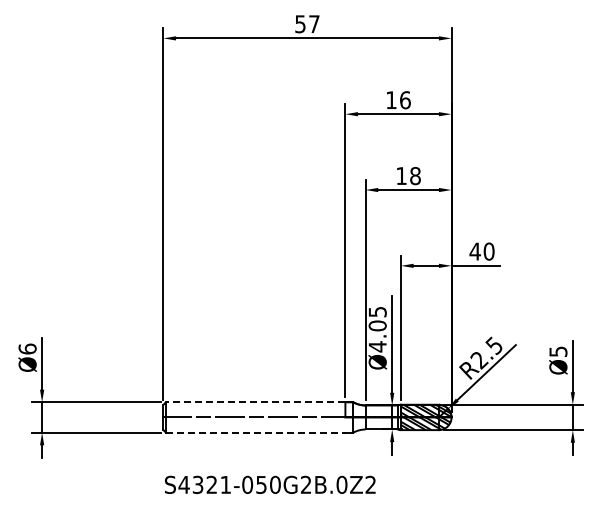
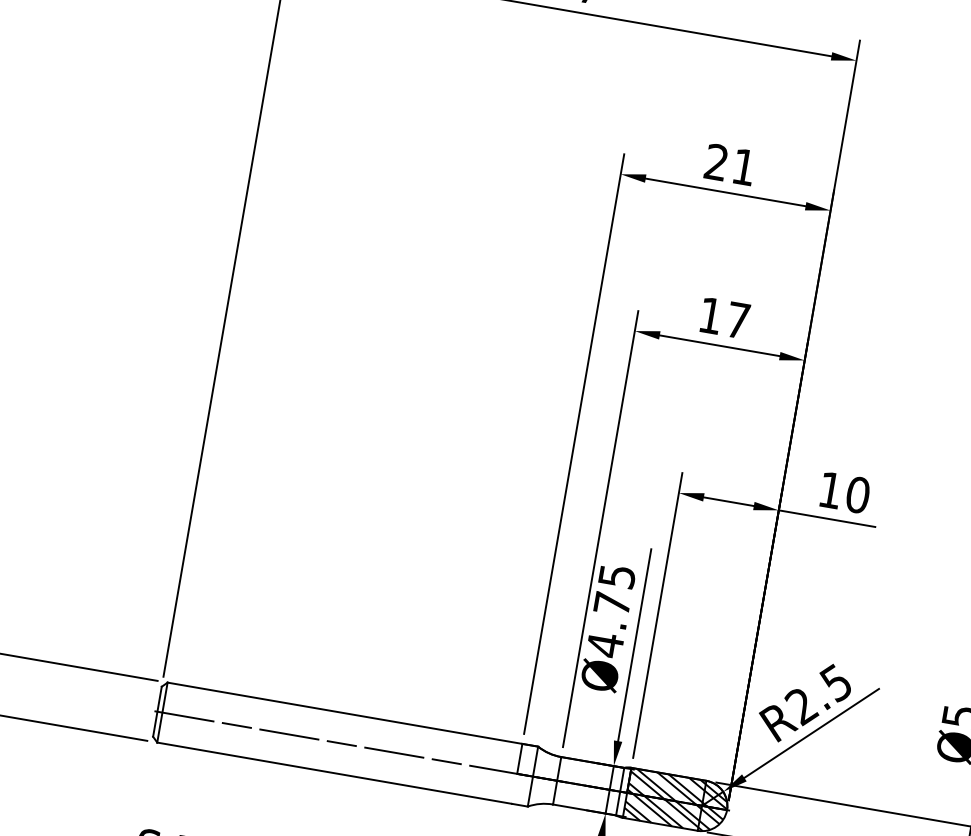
text: (398, 100) -> (730, 165), 16 -> 21
text: (415, 176) -> (738, 321), 18 -> 17
text: (474, 251) -> (829, 489), 40 -> 10
text: (377, 325) -> (612, 602), Ø4.05 -> Ø4.75
line: (255, 402) -> (344, 713), dashed -> solid
line: (255, 432) -> (334, 772), dashed -> solid

